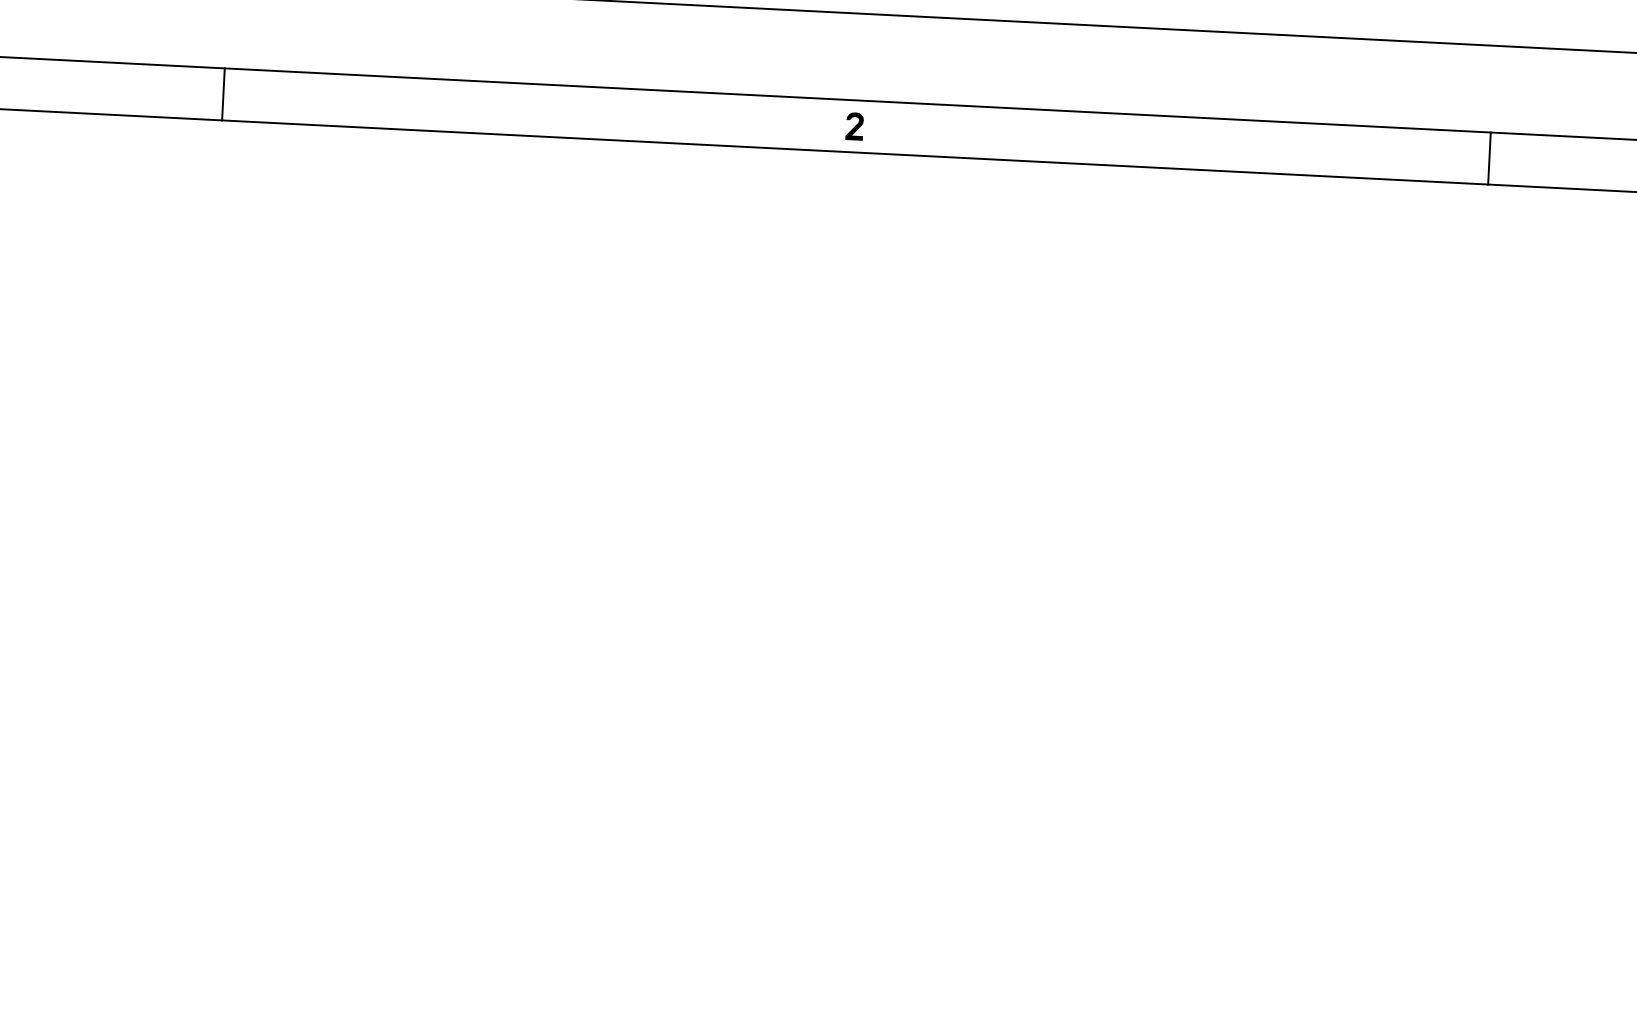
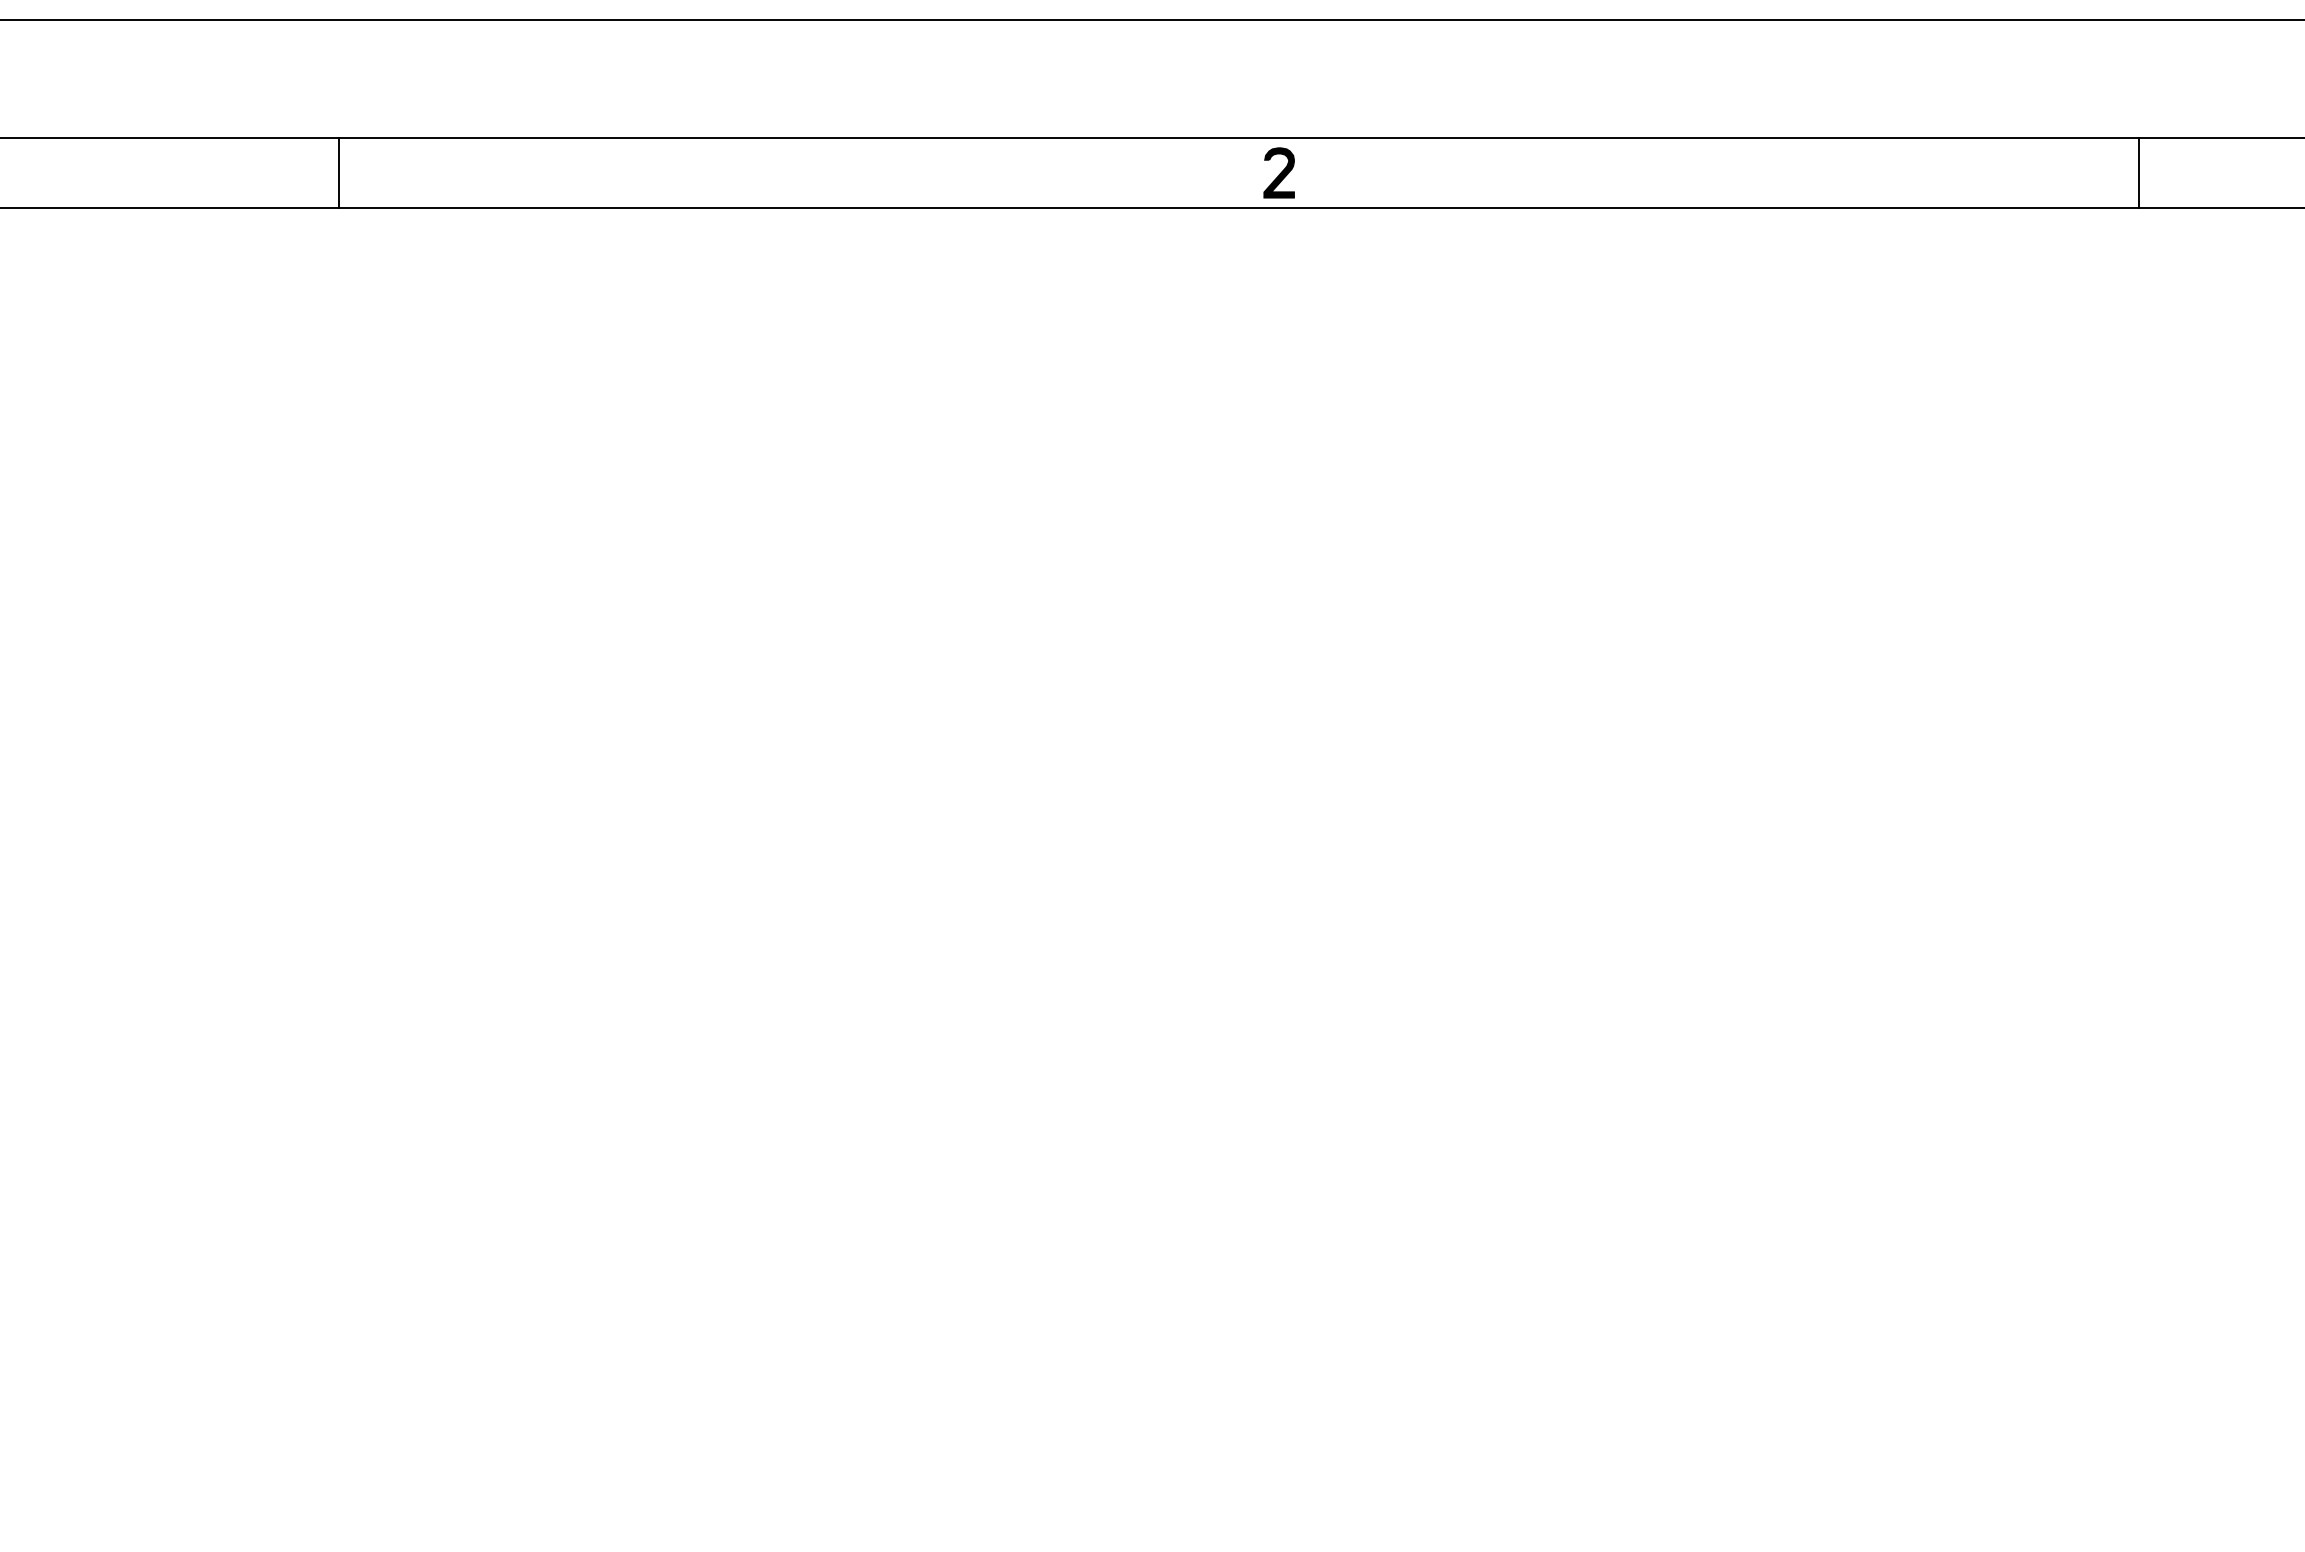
line: (223, 94) -> (339, 172), moved
part: (854, 126) -> (1278, 172), size x1.4

